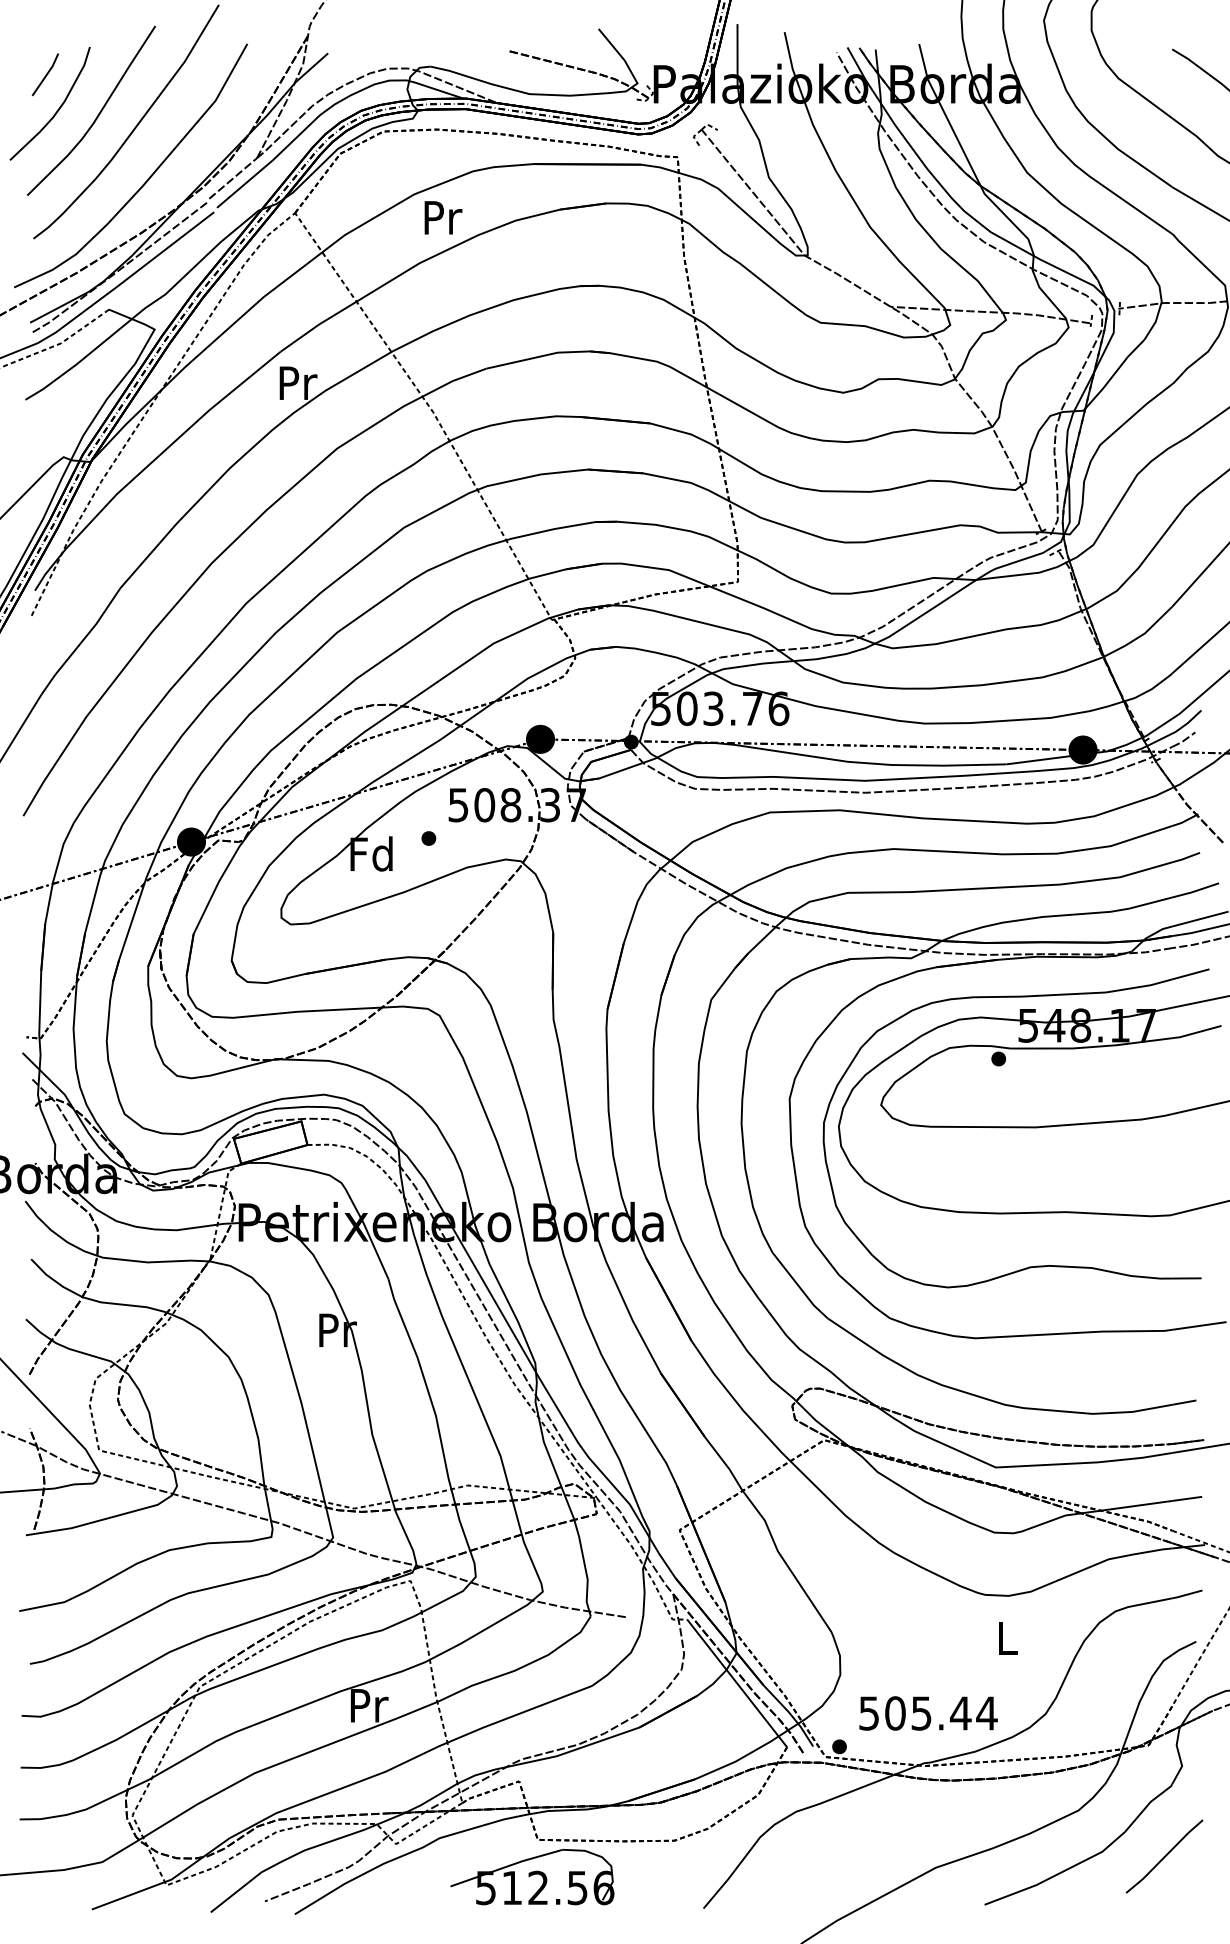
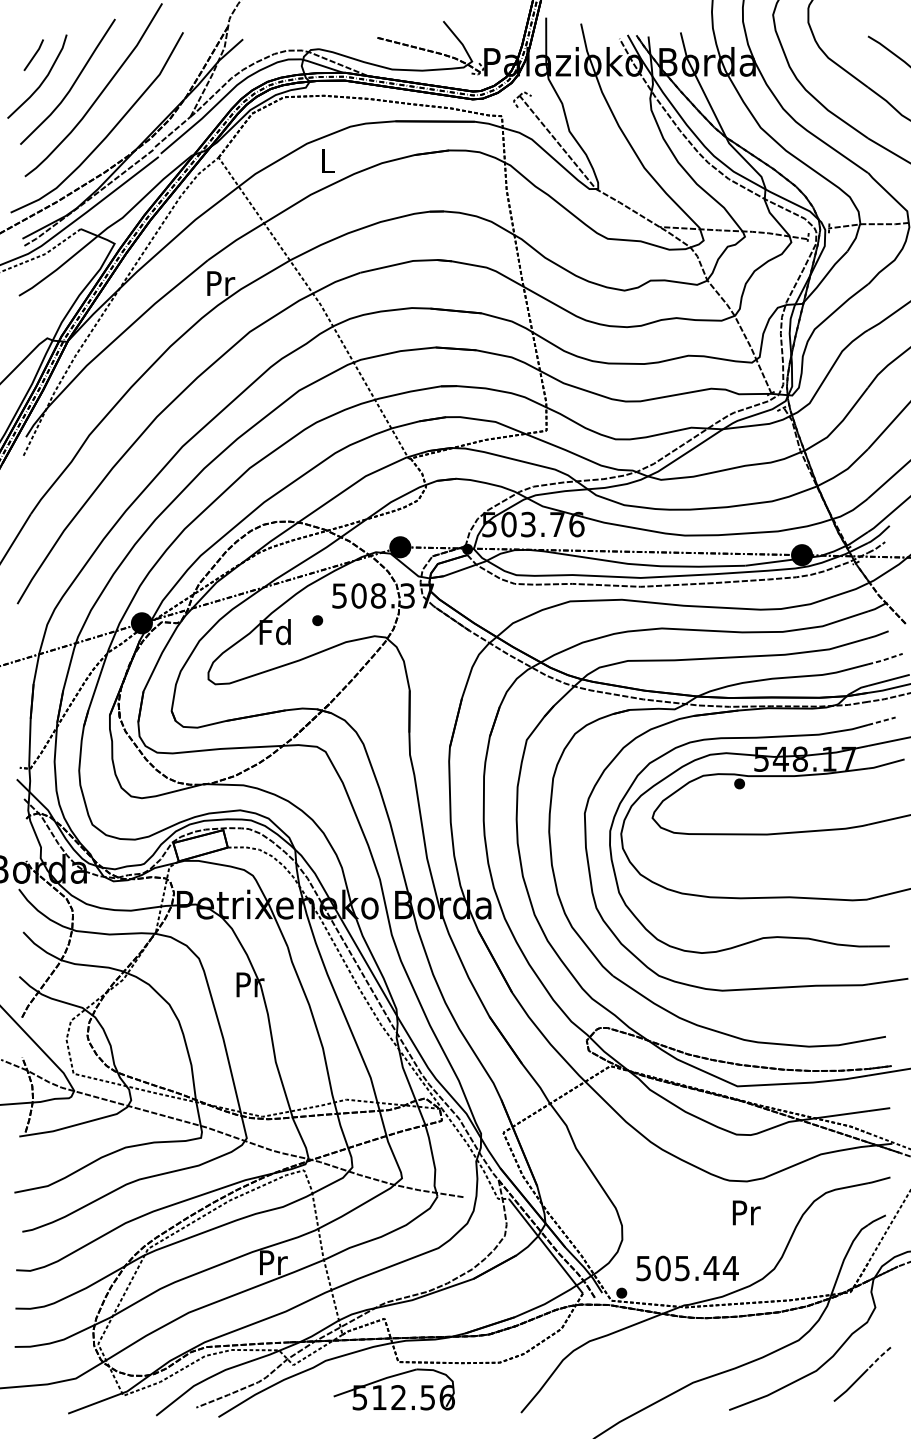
text: (443, 217) -> (328, 160), Pr -> L
line: (1195, 891) -> (885, 659), solid -> dashed
line: (1191, 974) -> (882, 721), solid -> dashed
text: (1008, 1638) -> (746, 1212), L -> Pr
line: (1187, 1834) -> (879, 1358), solid -> dashed

